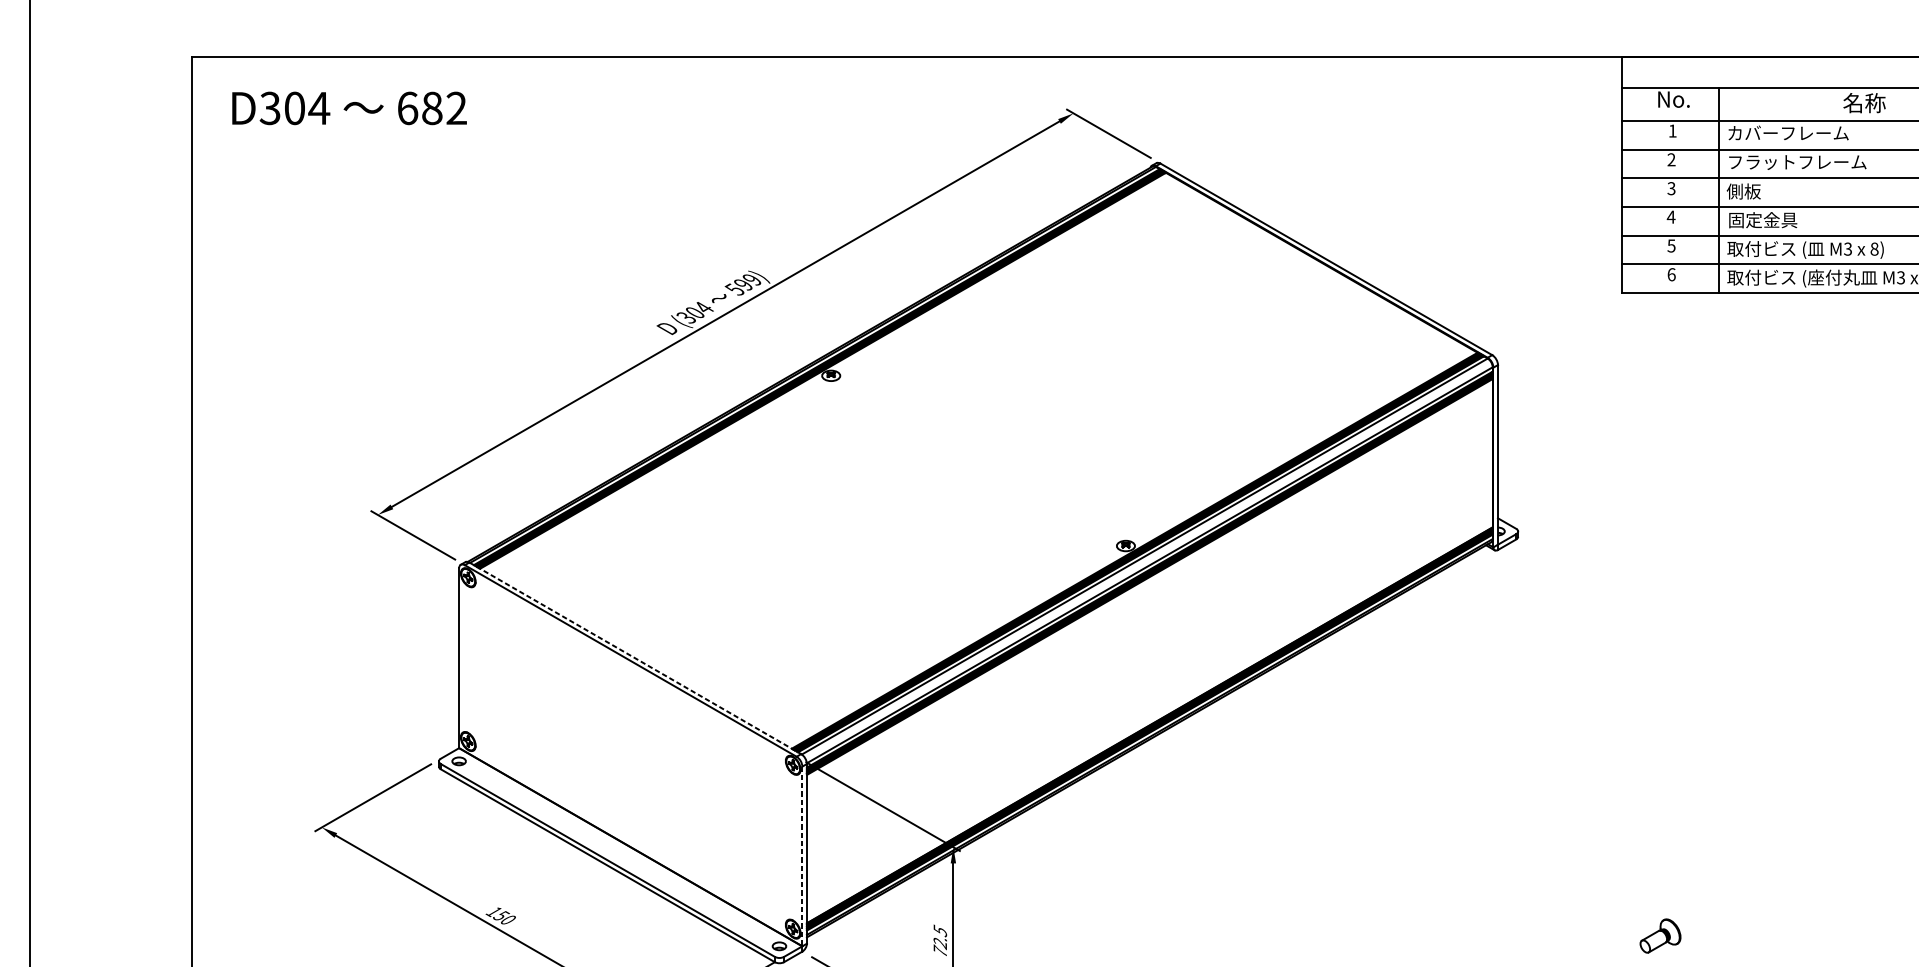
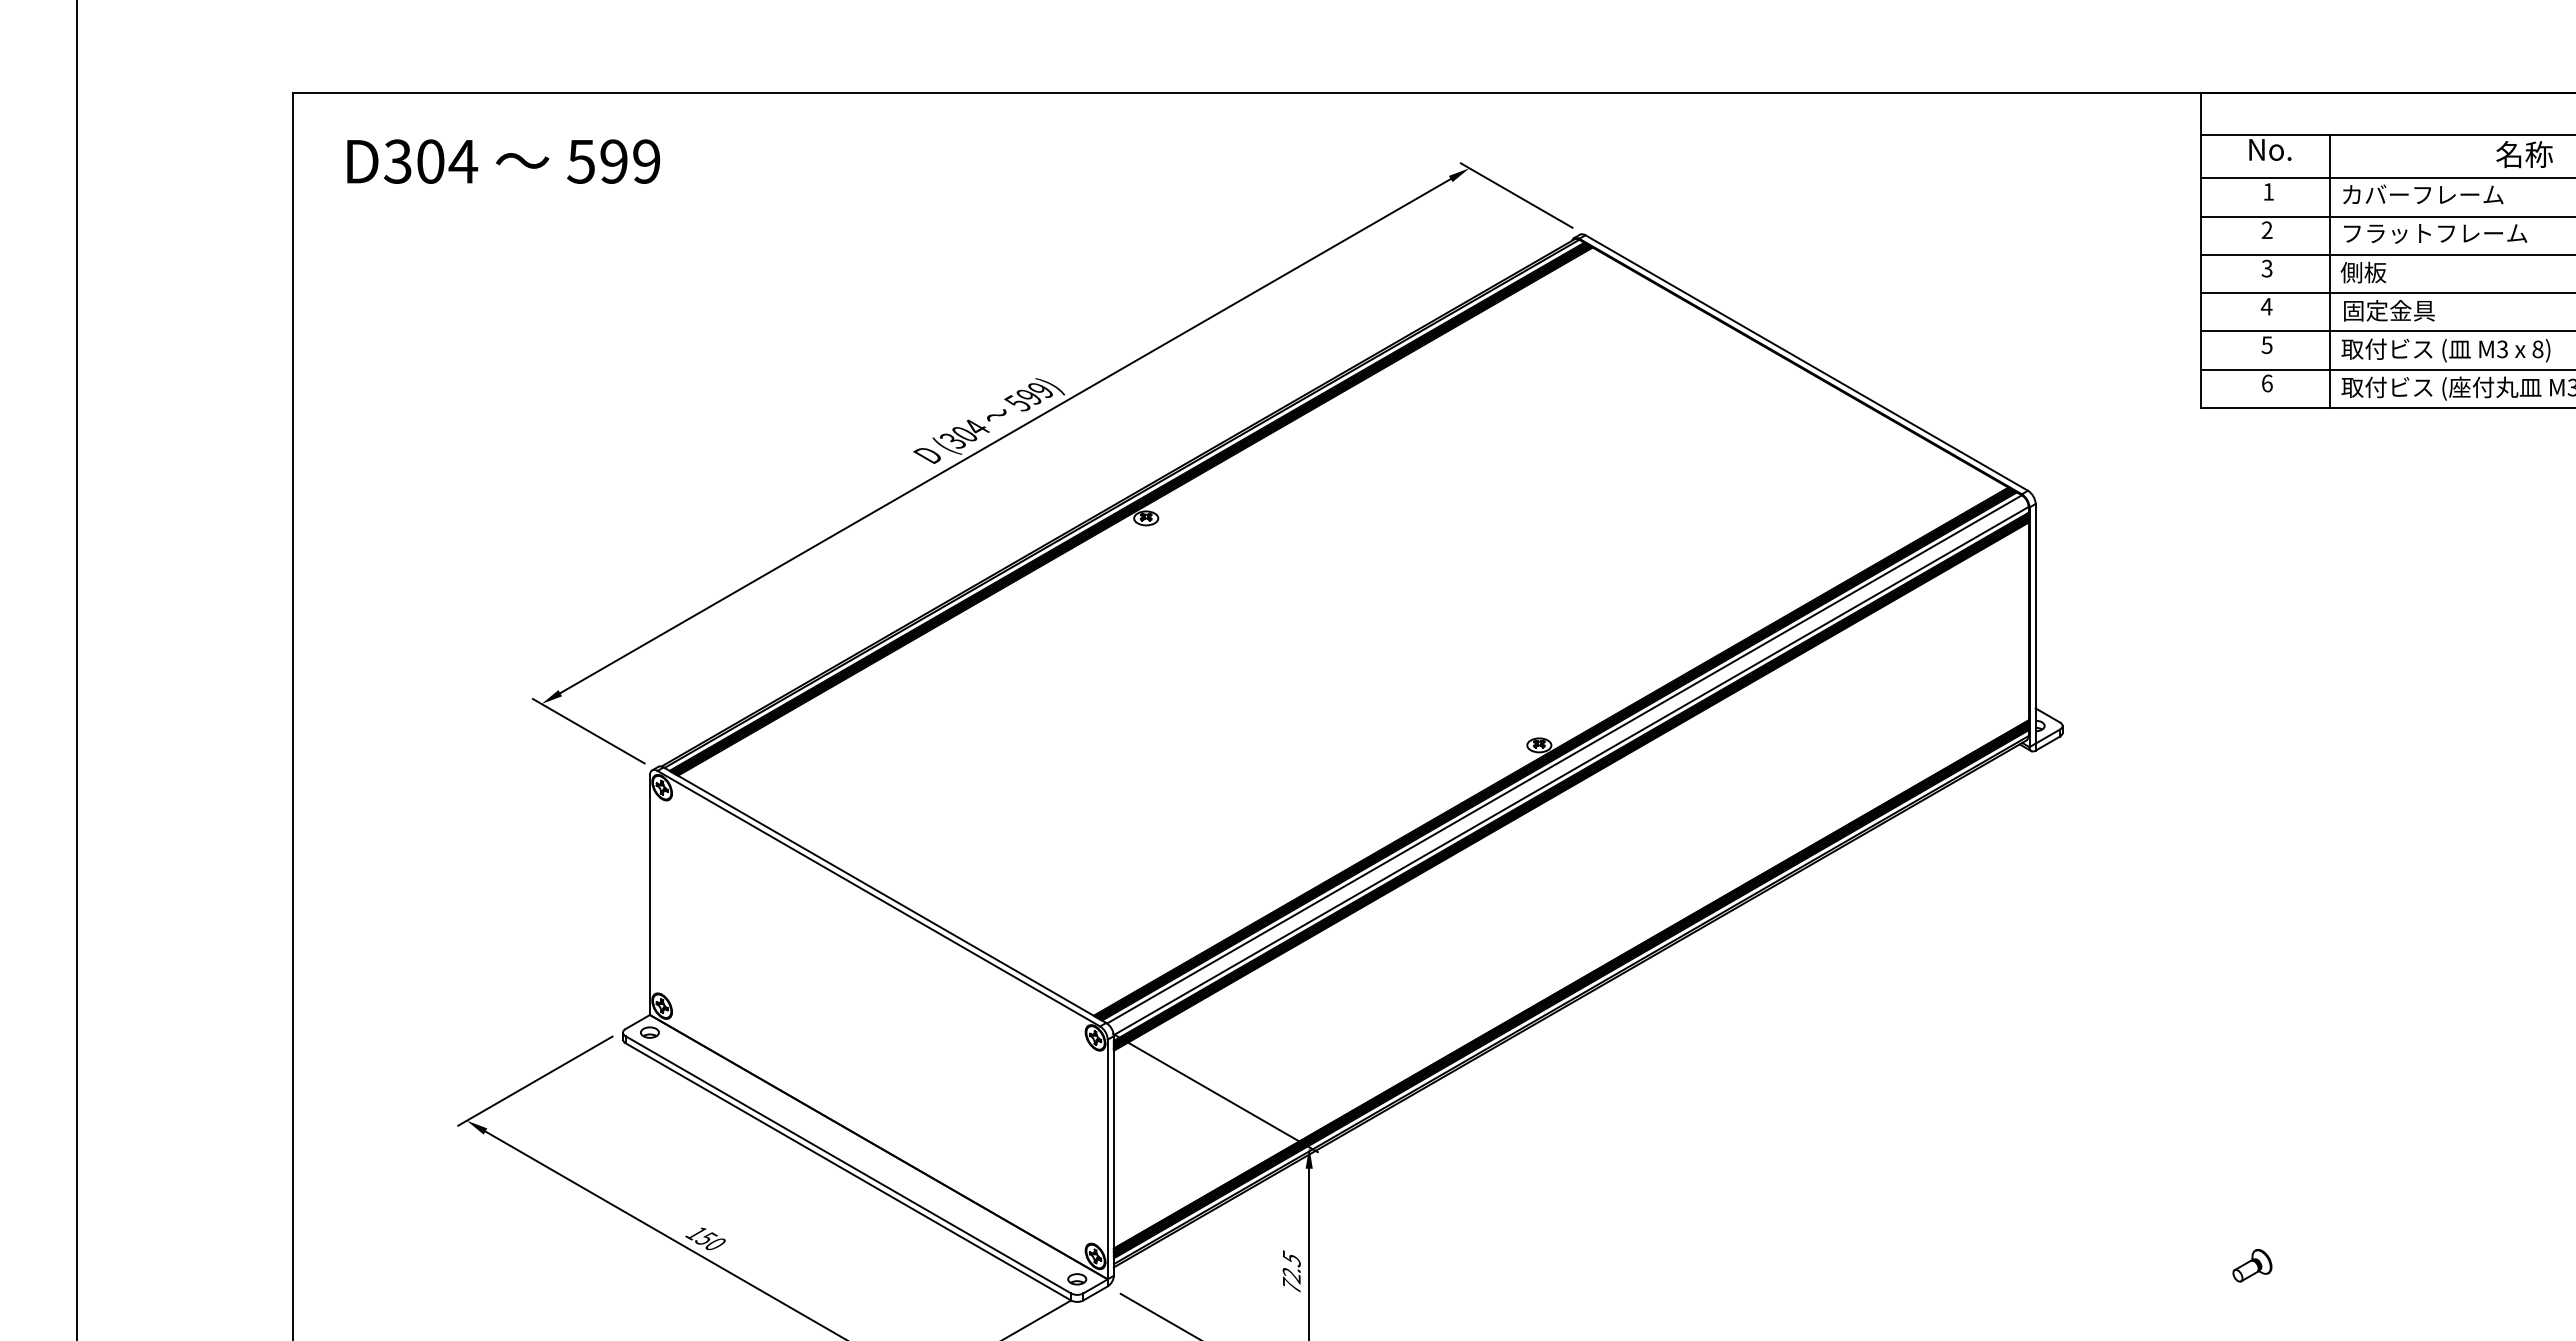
text: (431, 108) -> (613, 161), 682 -> 599
line: (634, 658) -> (884, 895), dashed -> solid
line: (802, 856) -> (1107, 1159), dashed -> solid
part: (1660, 935) -> (2252, 1265), size x0.71

